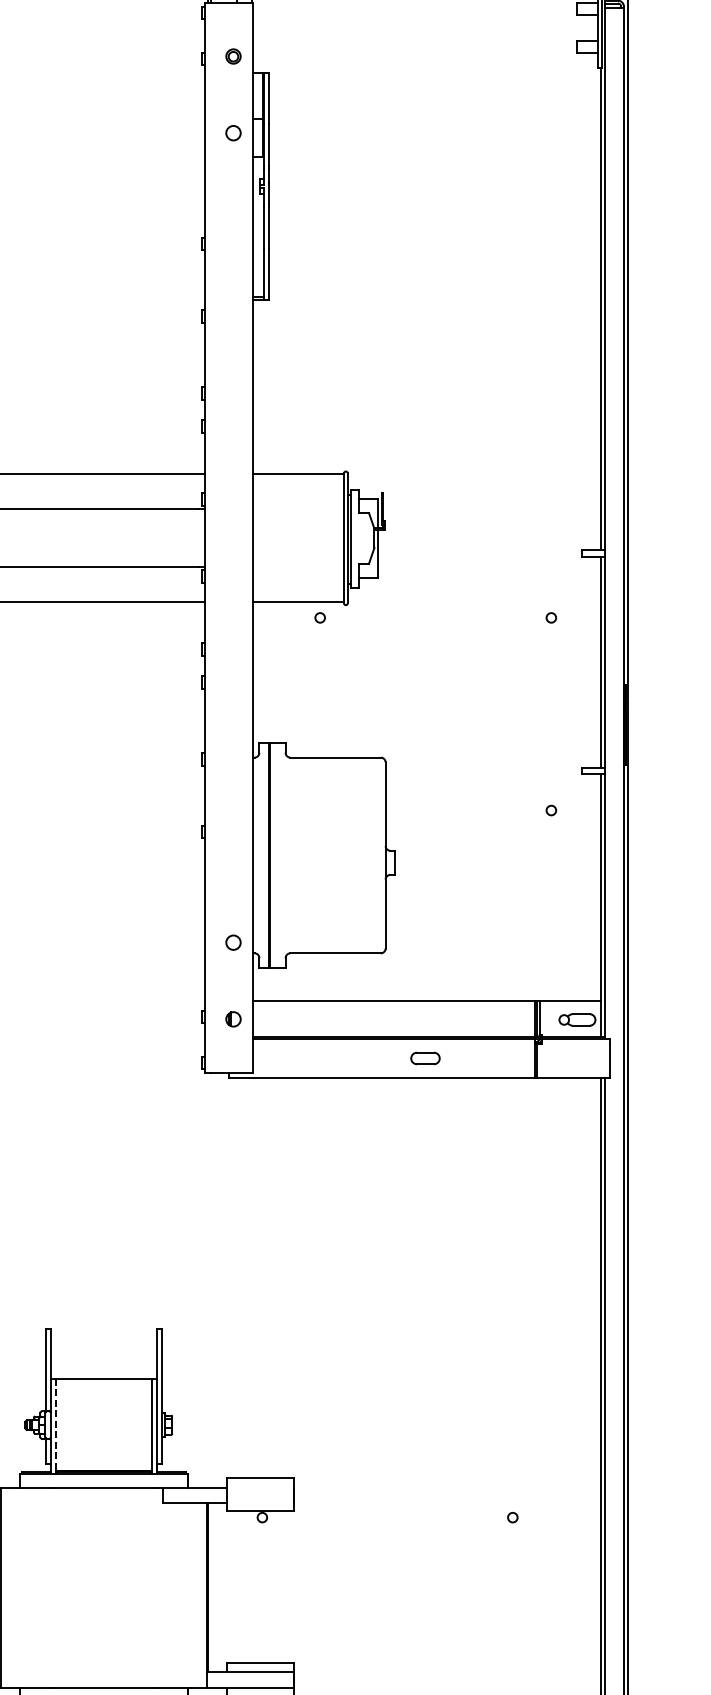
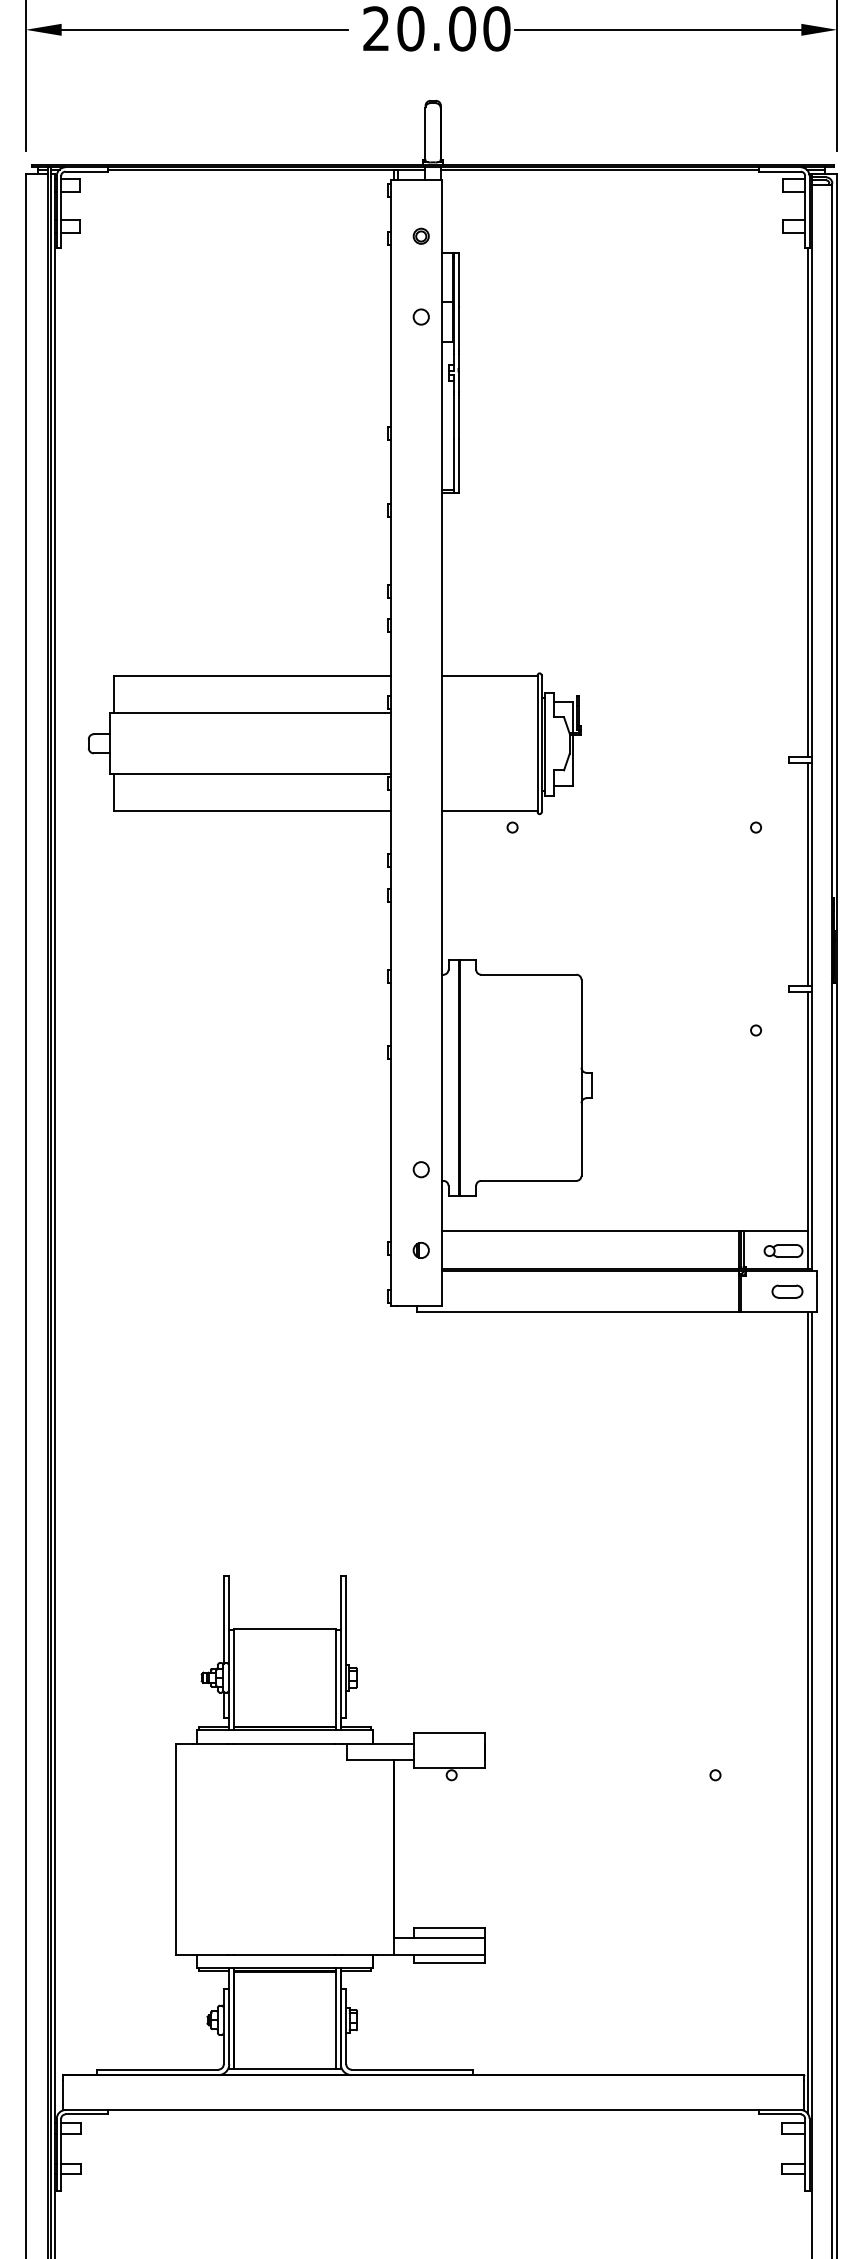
part: (425, 1058) -> (787, 1291), moved
line: (56, 1424) -> (234, 1677), dashed -> solid

